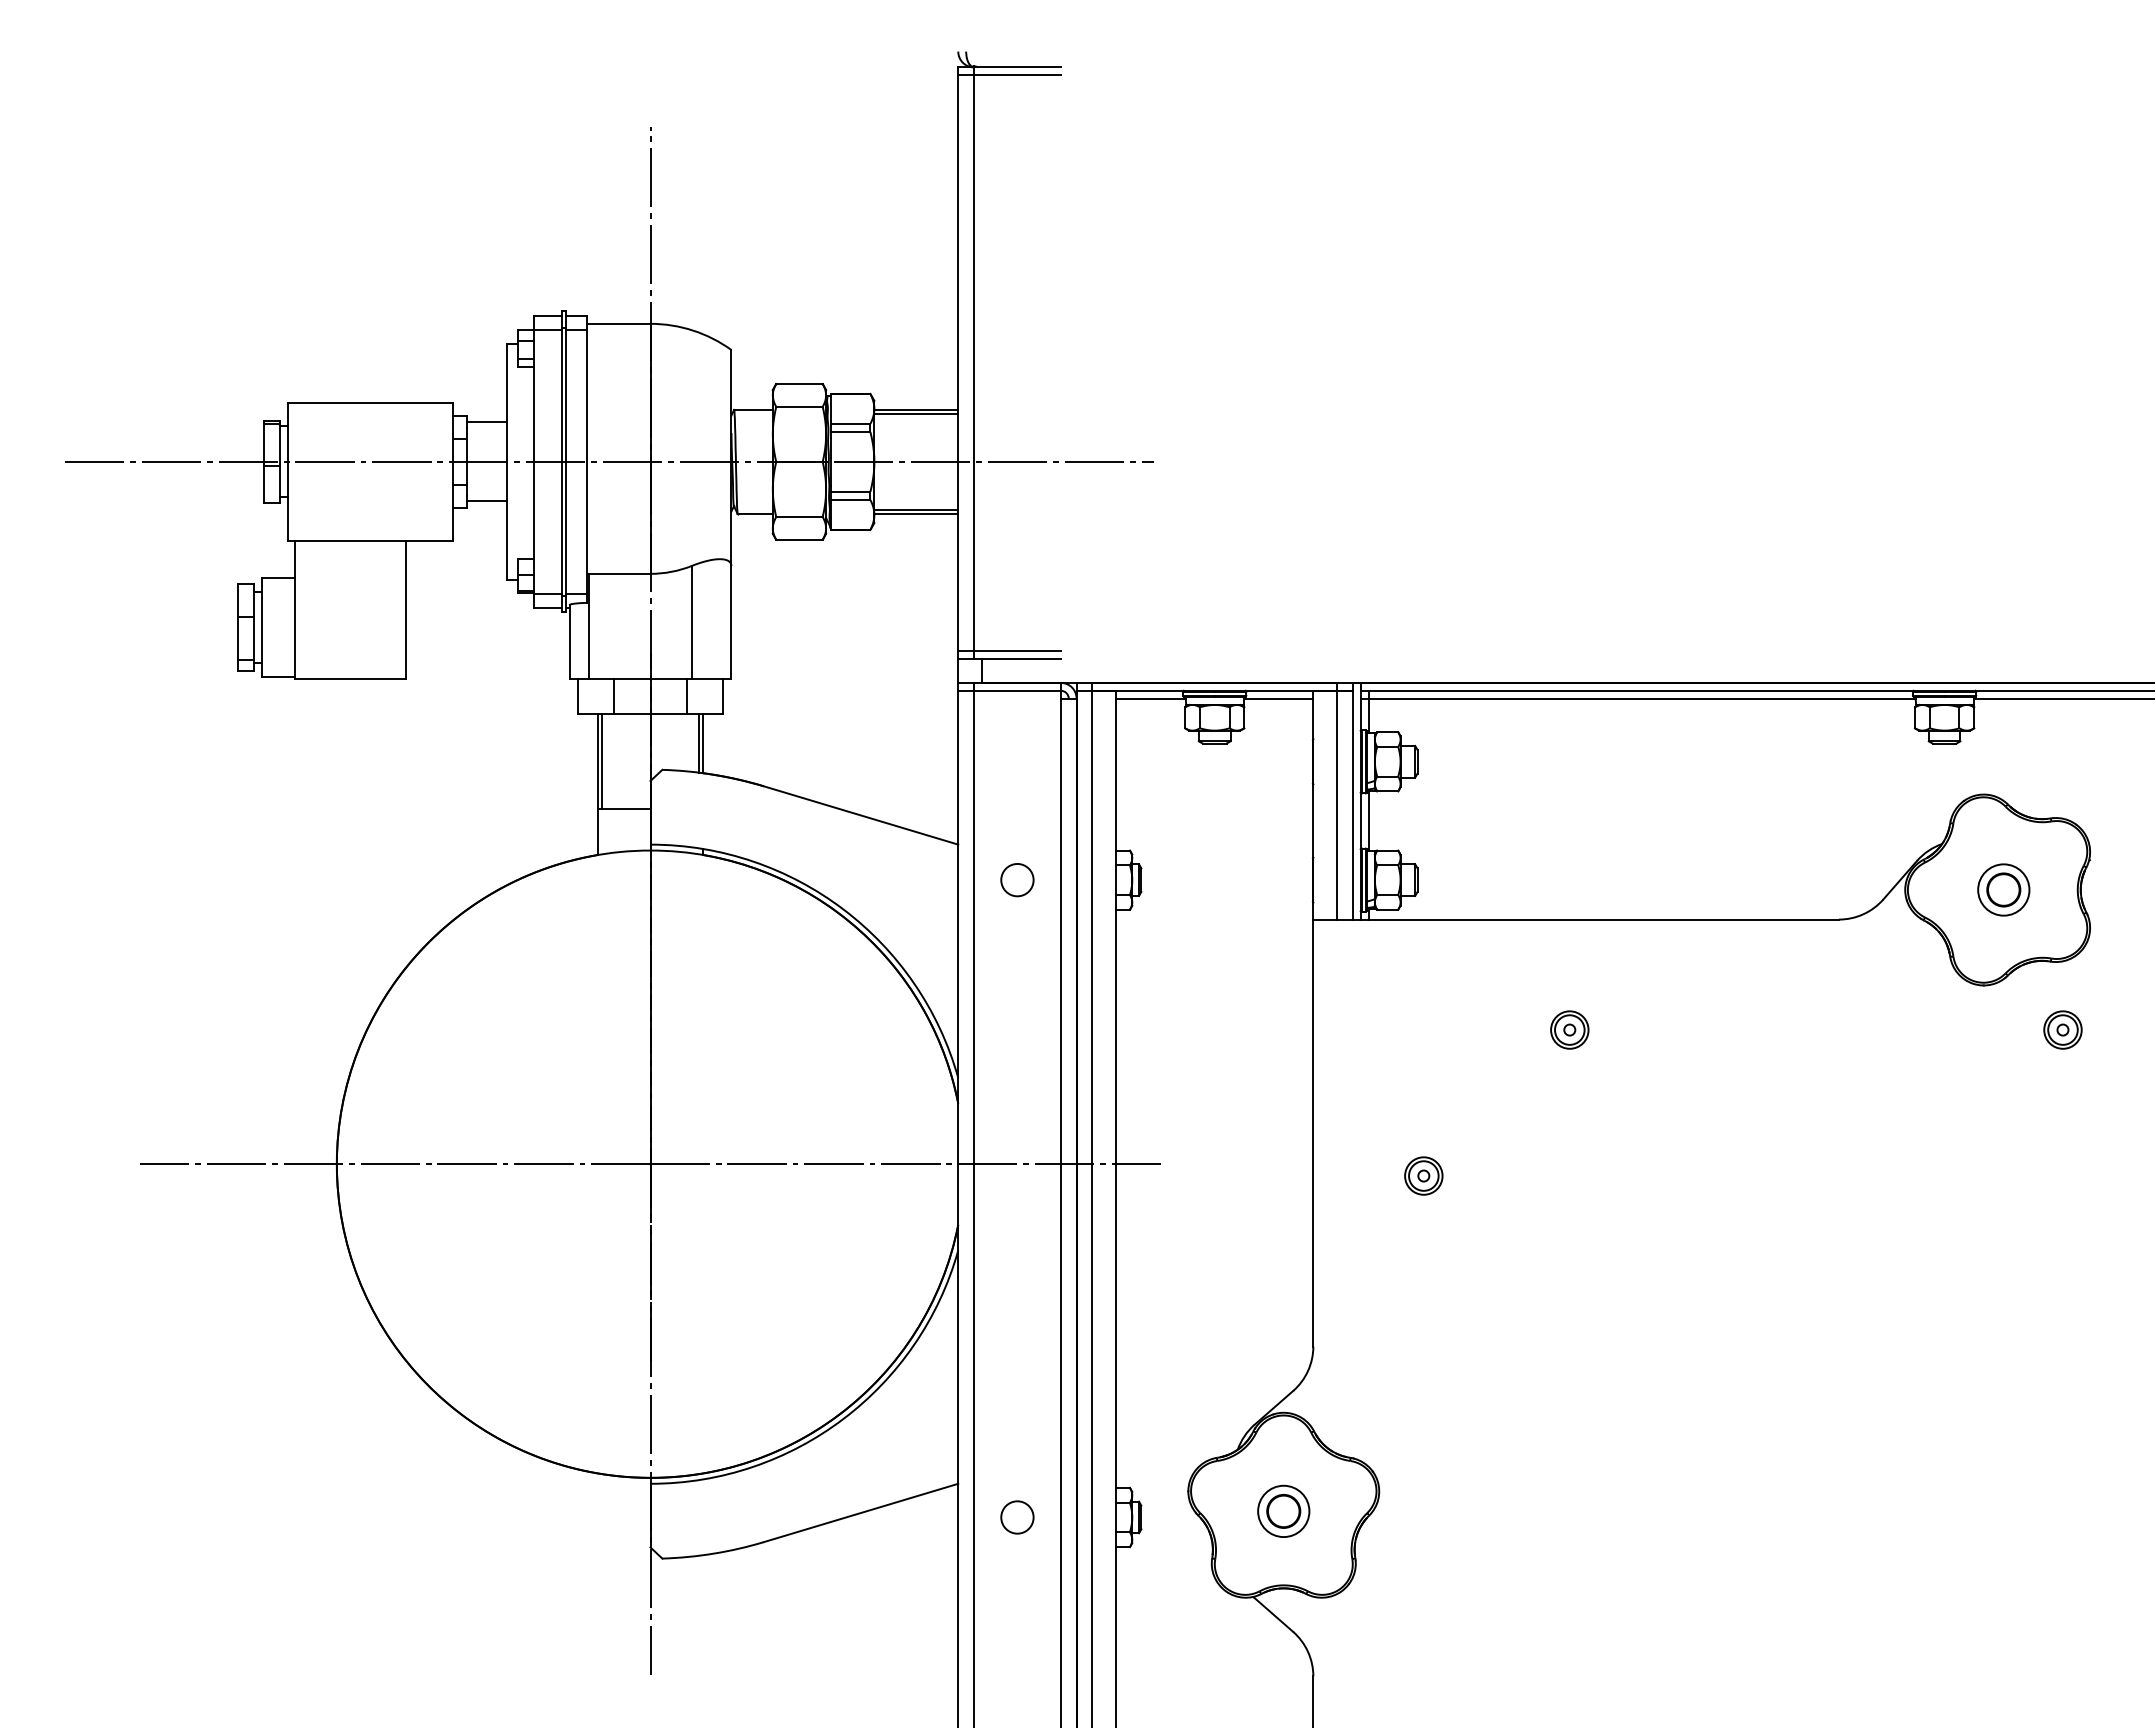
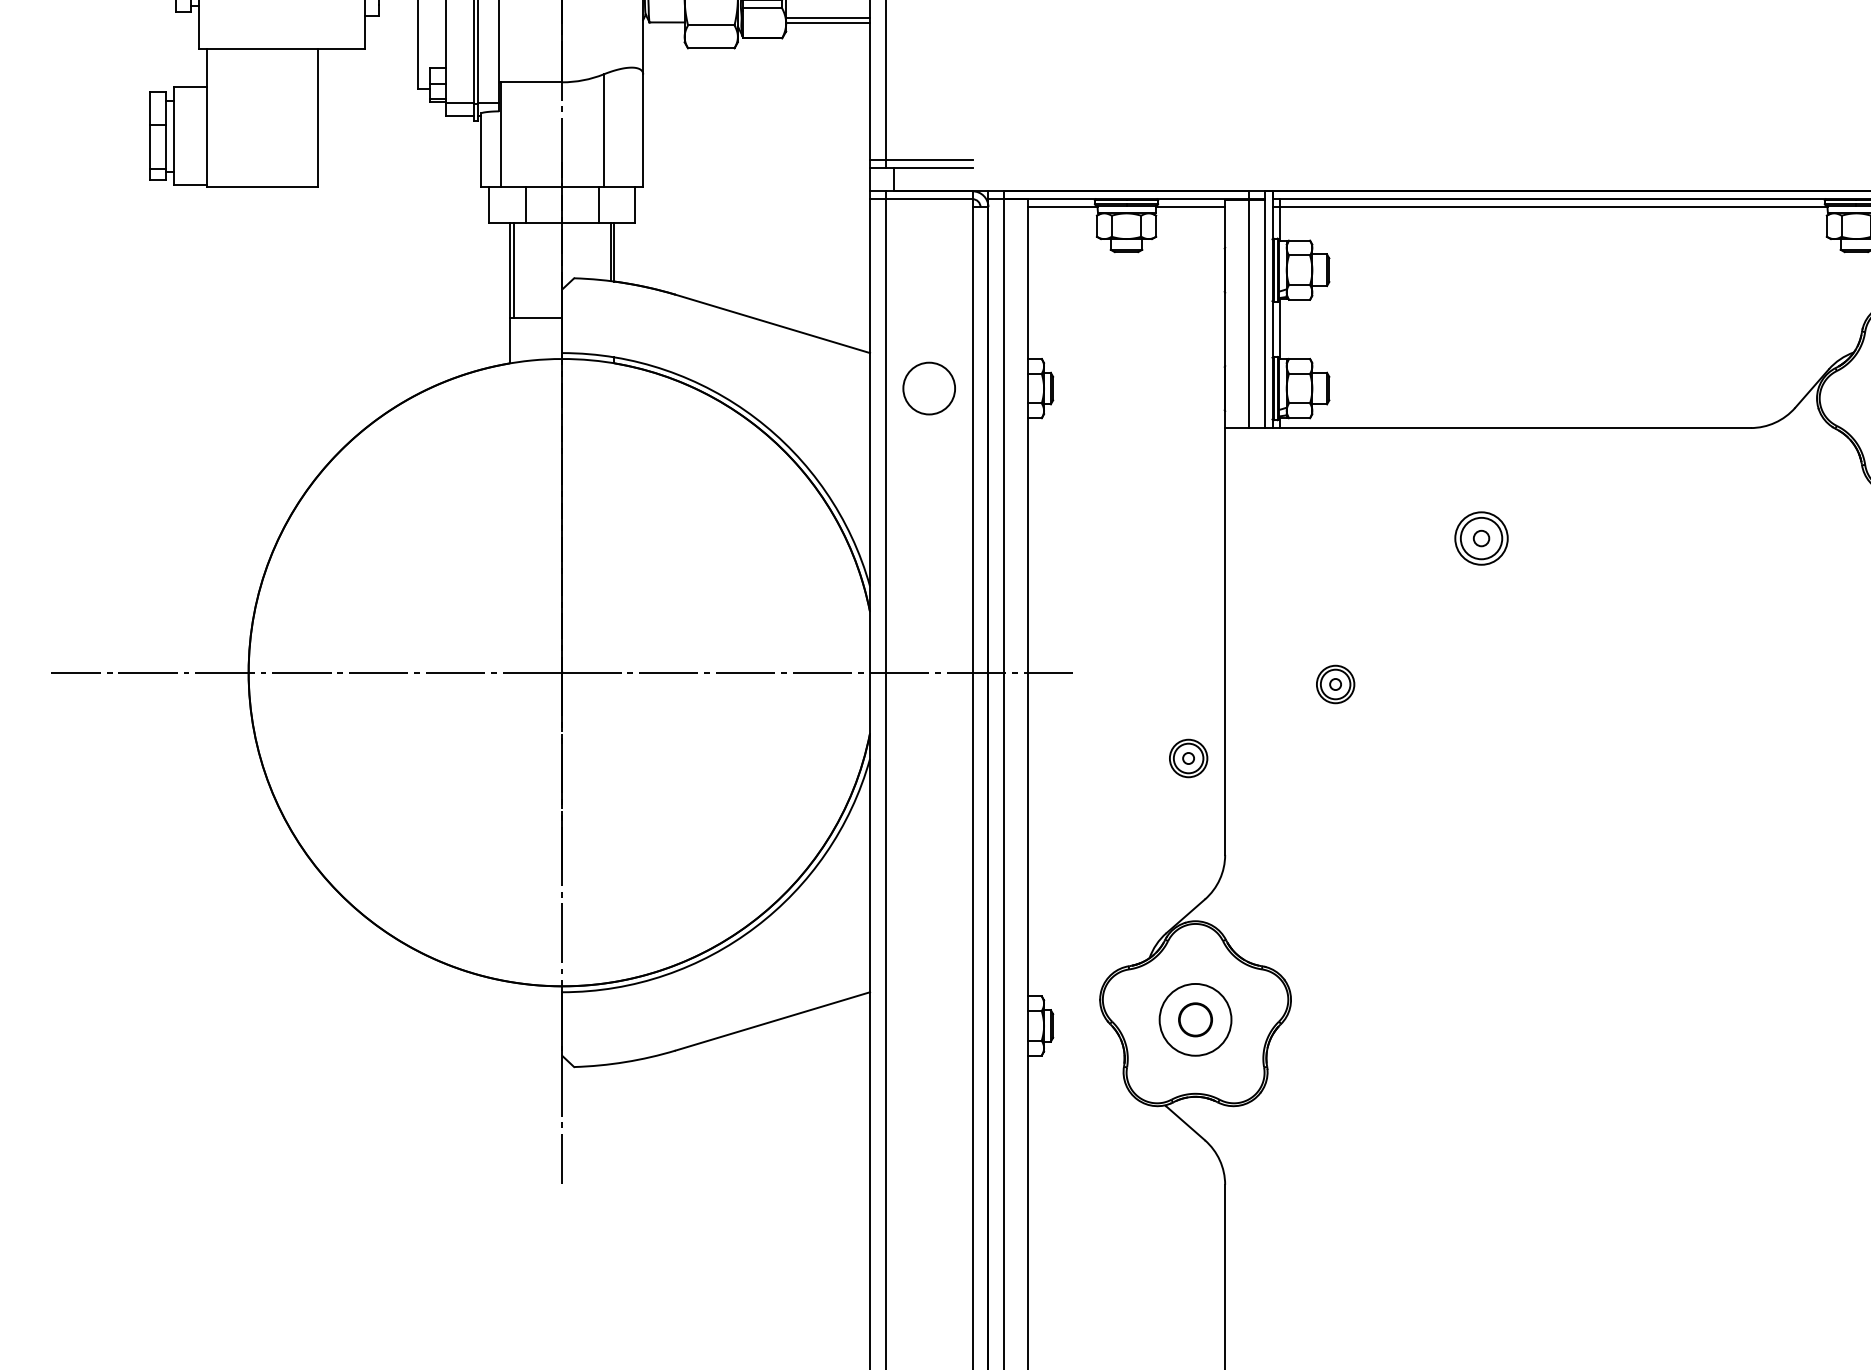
line: (486, 501) -> (398, 9), removed
circle: (1017, 879) -> (929, 387), size x1.6
part: (1569, 1029) -> (1481, 537), size x1.4
part: (1276, 1249) -> (1188, 757), added
circle: (1283, 1511) -> (1195, 1019), size x1.4
circle: (1017, 1517) -> (929, 1025), removed

